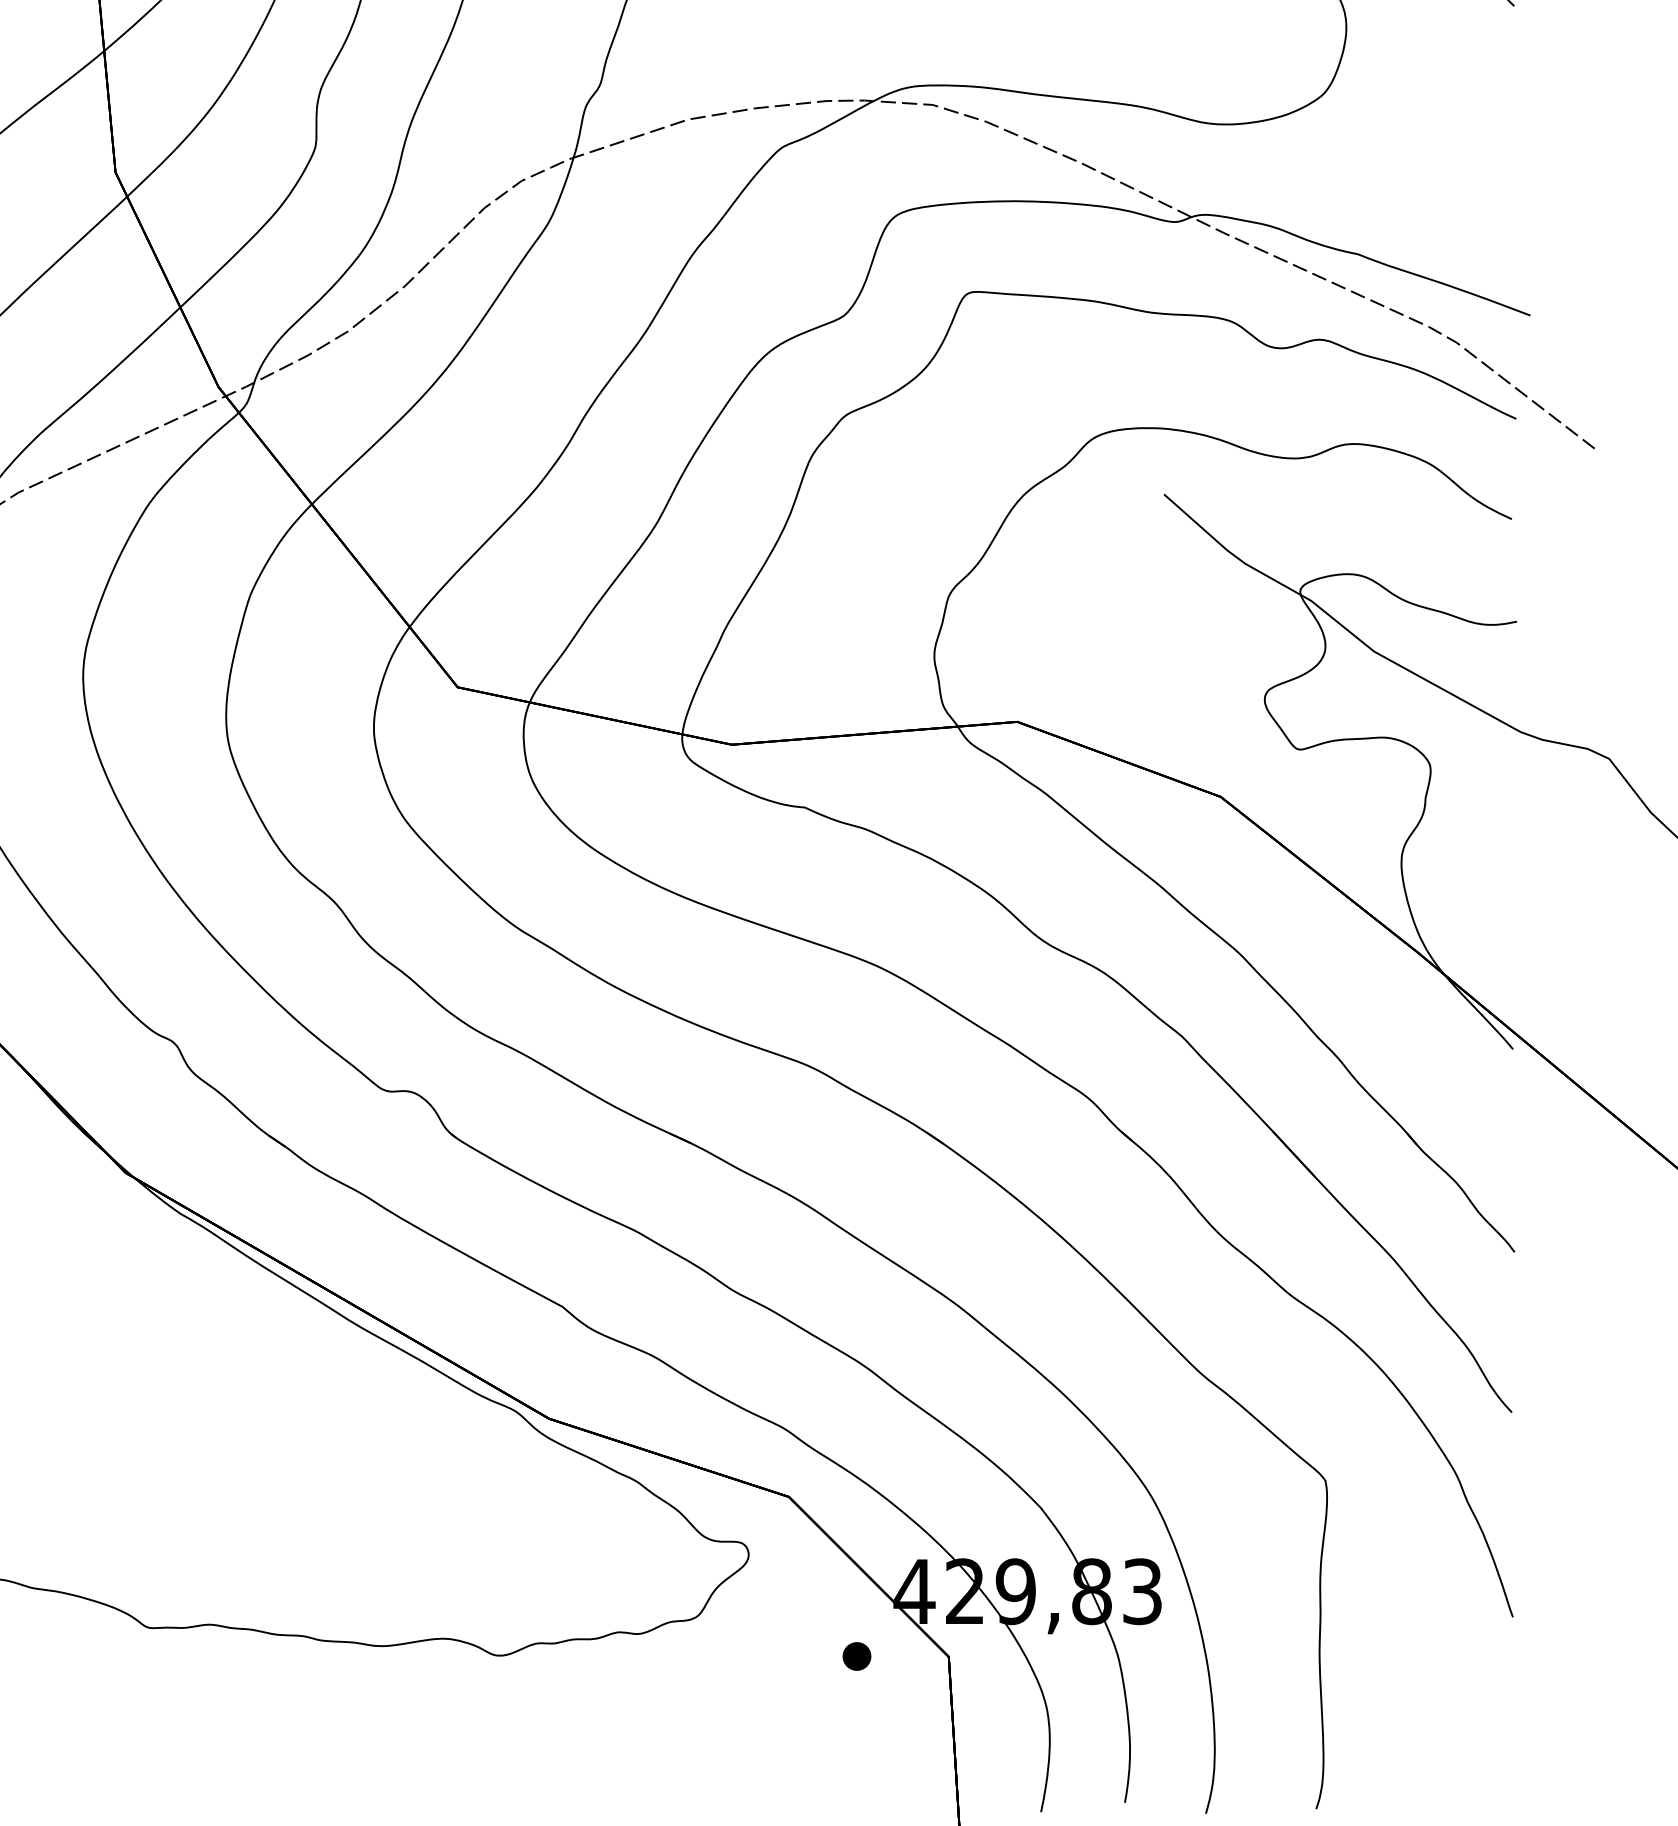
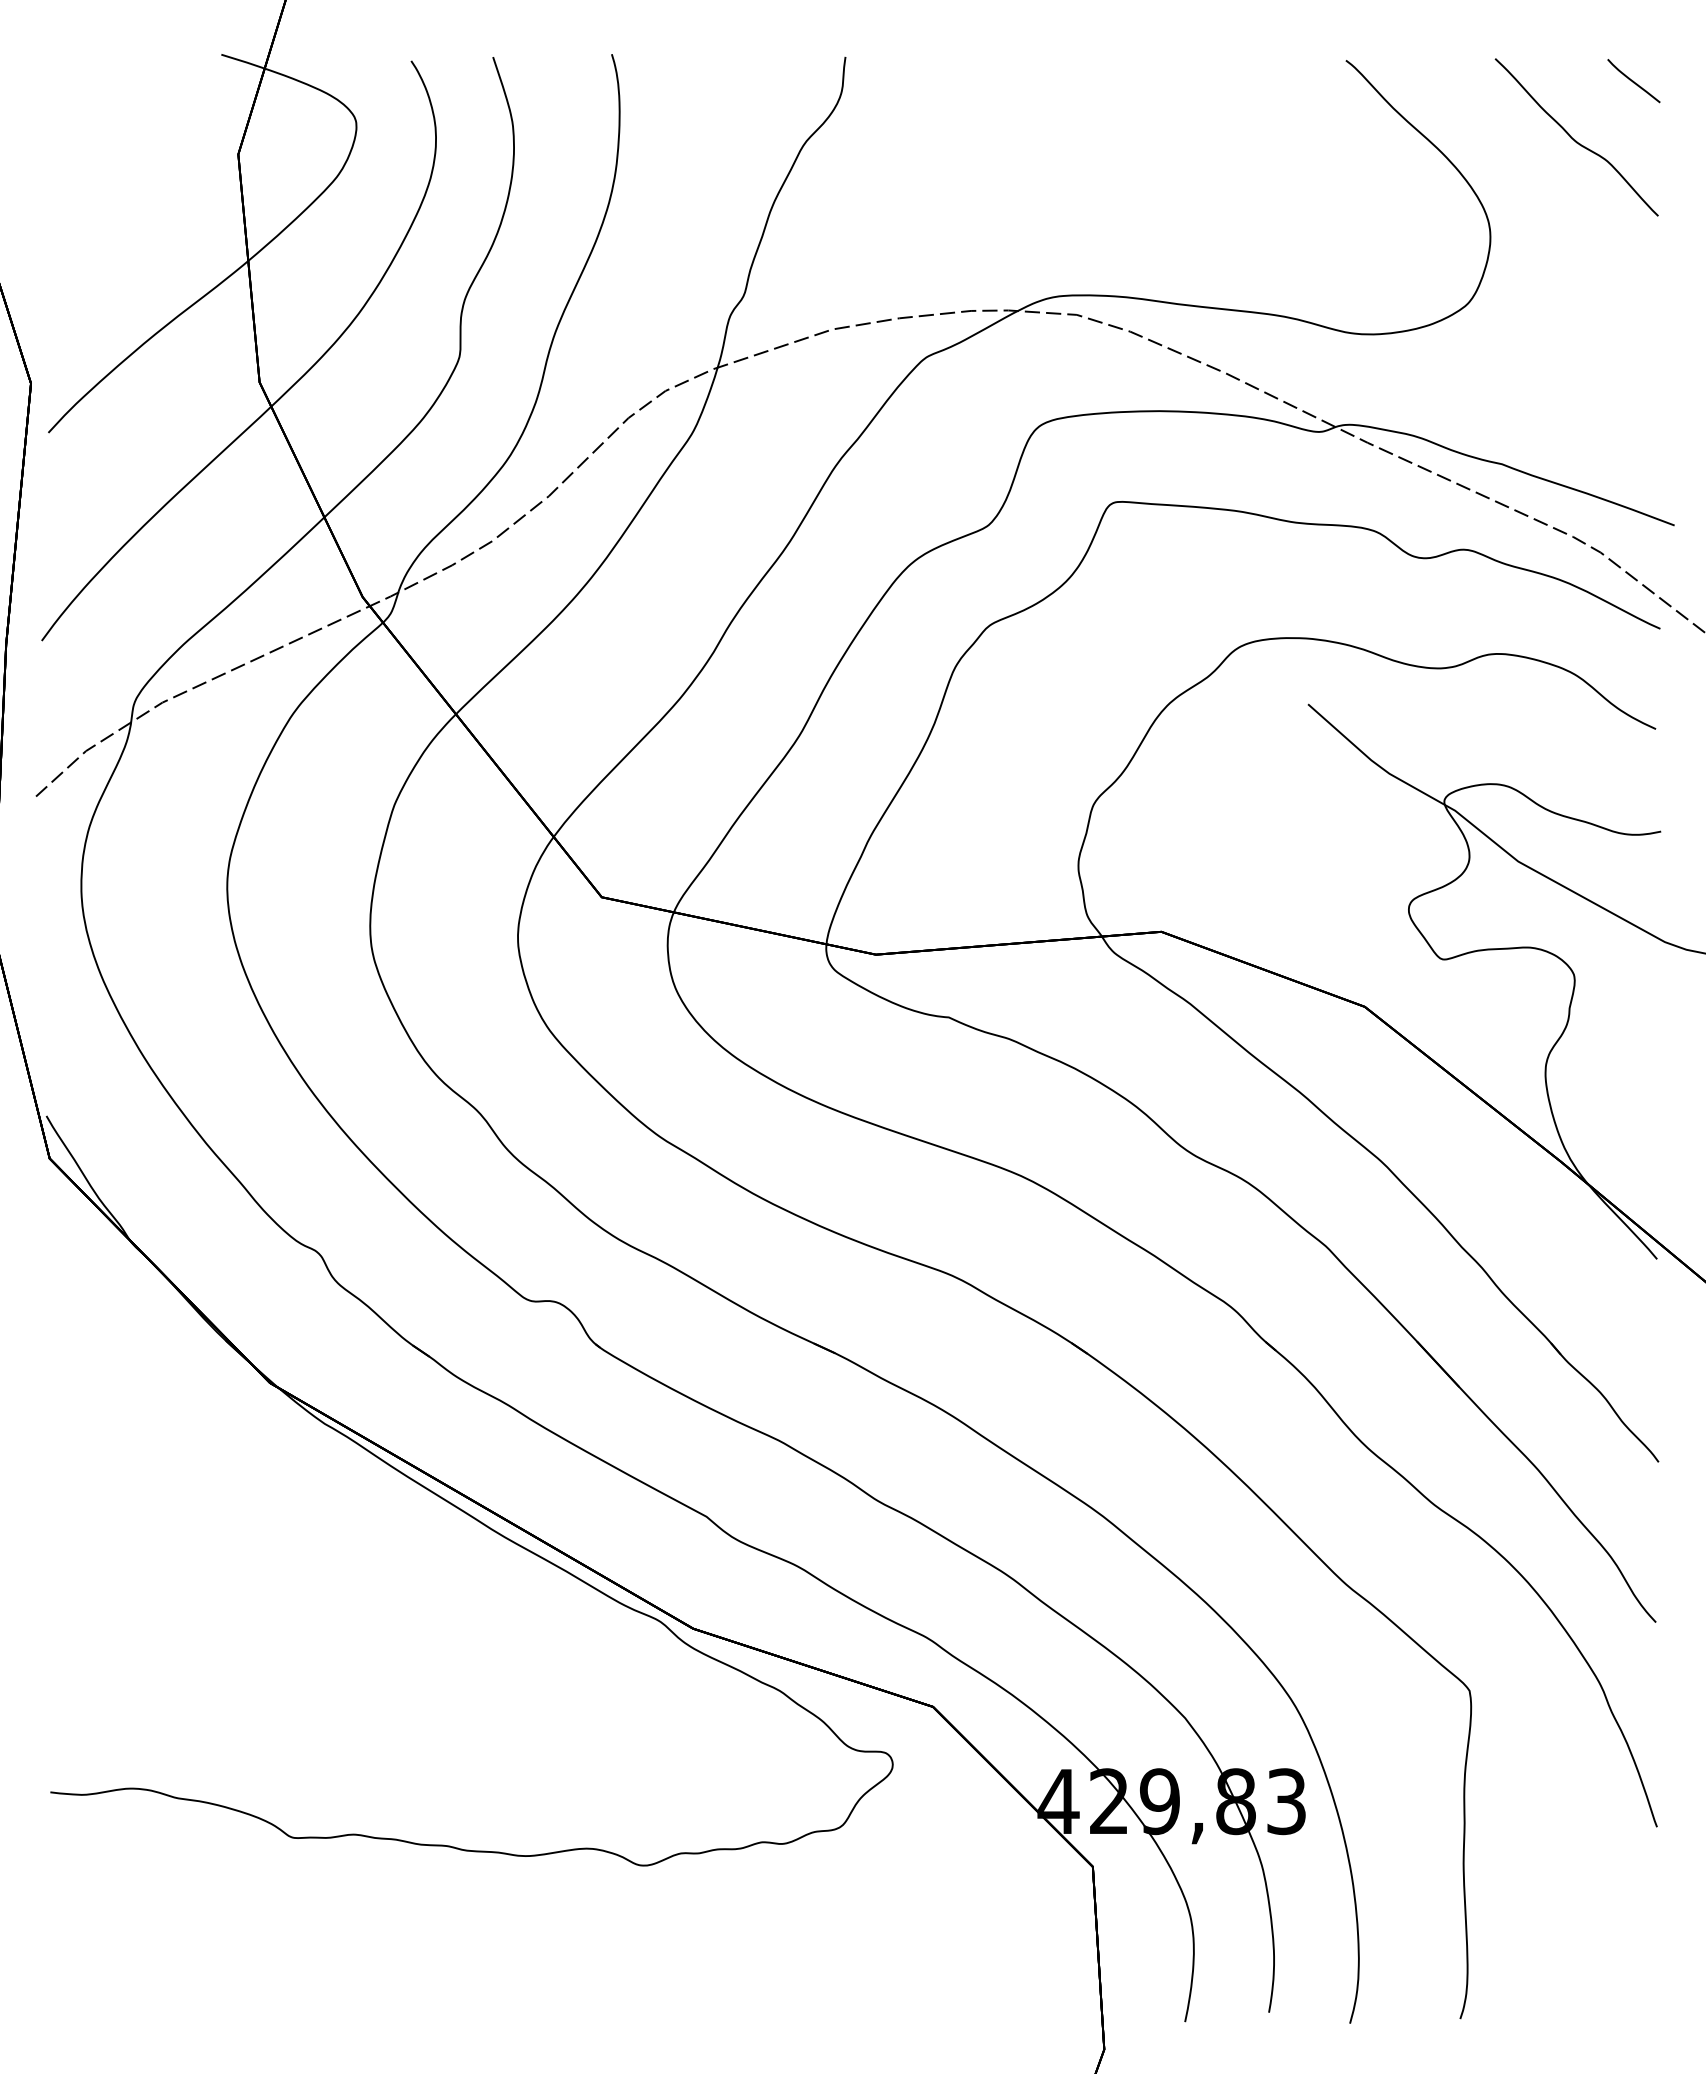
part: (856, 1656) -> (1000, 1866), removed

